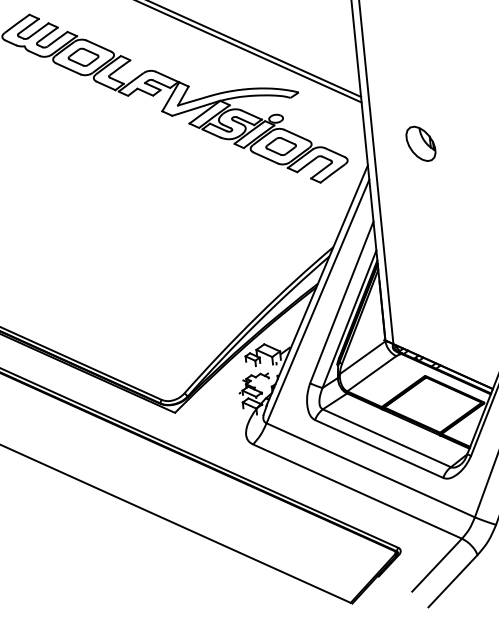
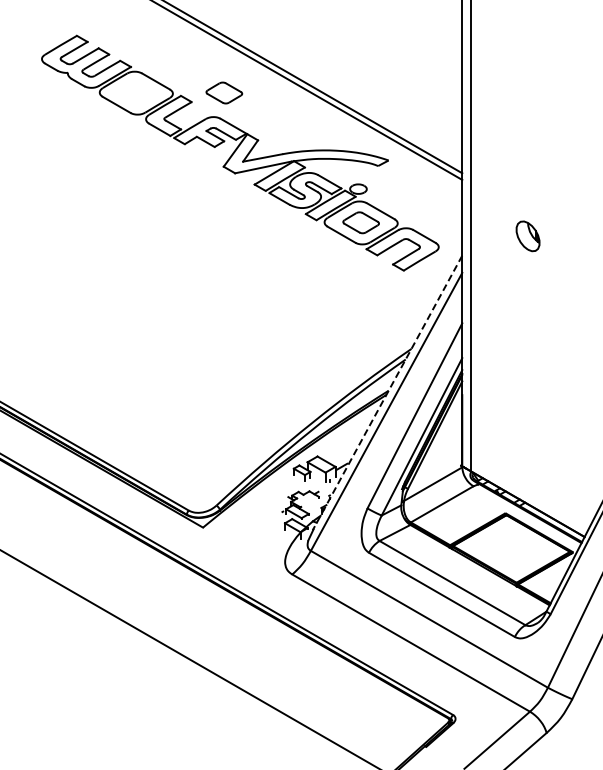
part: (83, 56) -> (224, 92), moved
part: (420, 144) -> (527, 236), size x0.7
line: (317, 286) -> (387, 393), solid -> dashed

